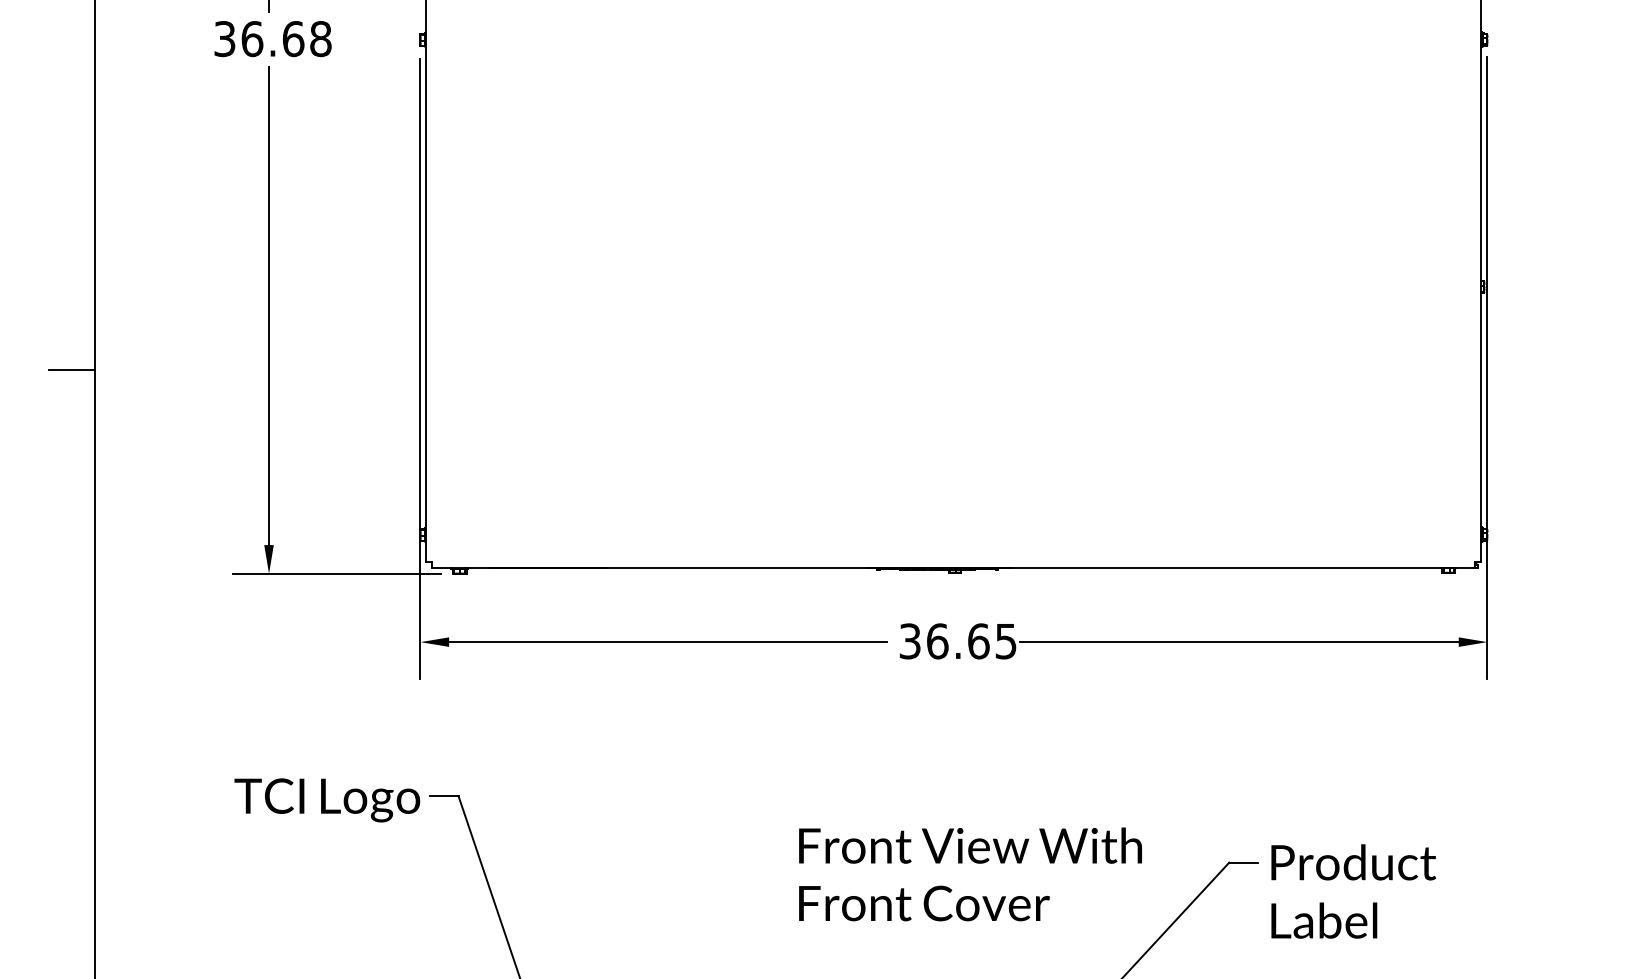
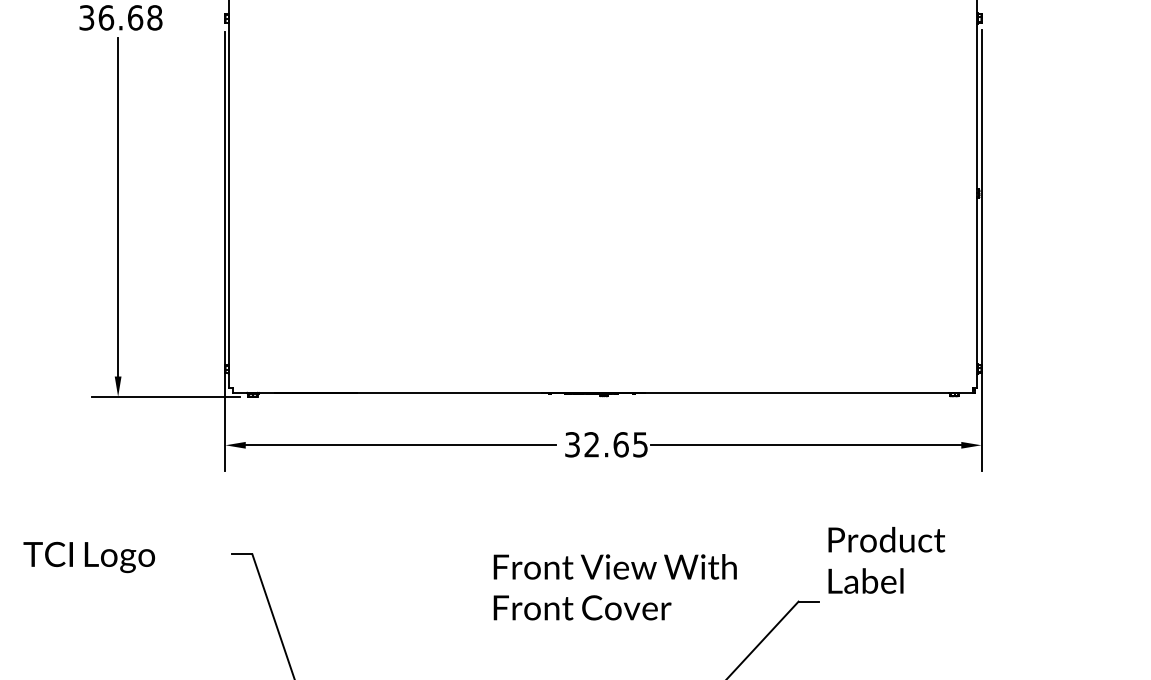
text: (937, 641) -> (591, 444), 36.65 -> 32.65
text: (327, 800) -> (89, 557), moved
text: (970, 874) -> (615, 587), moved
text: (1353, 891) -> (886, 560), moved

